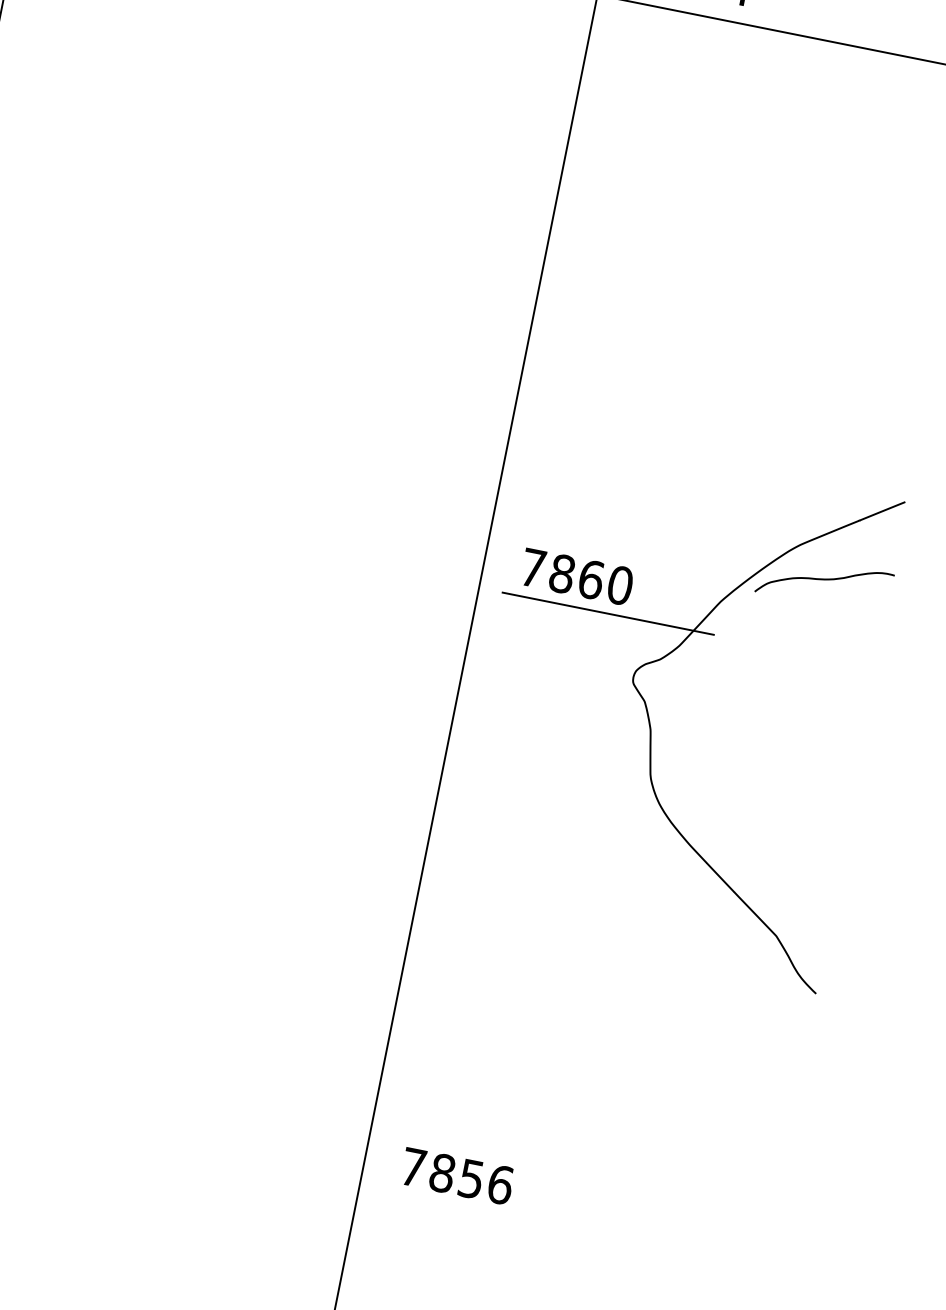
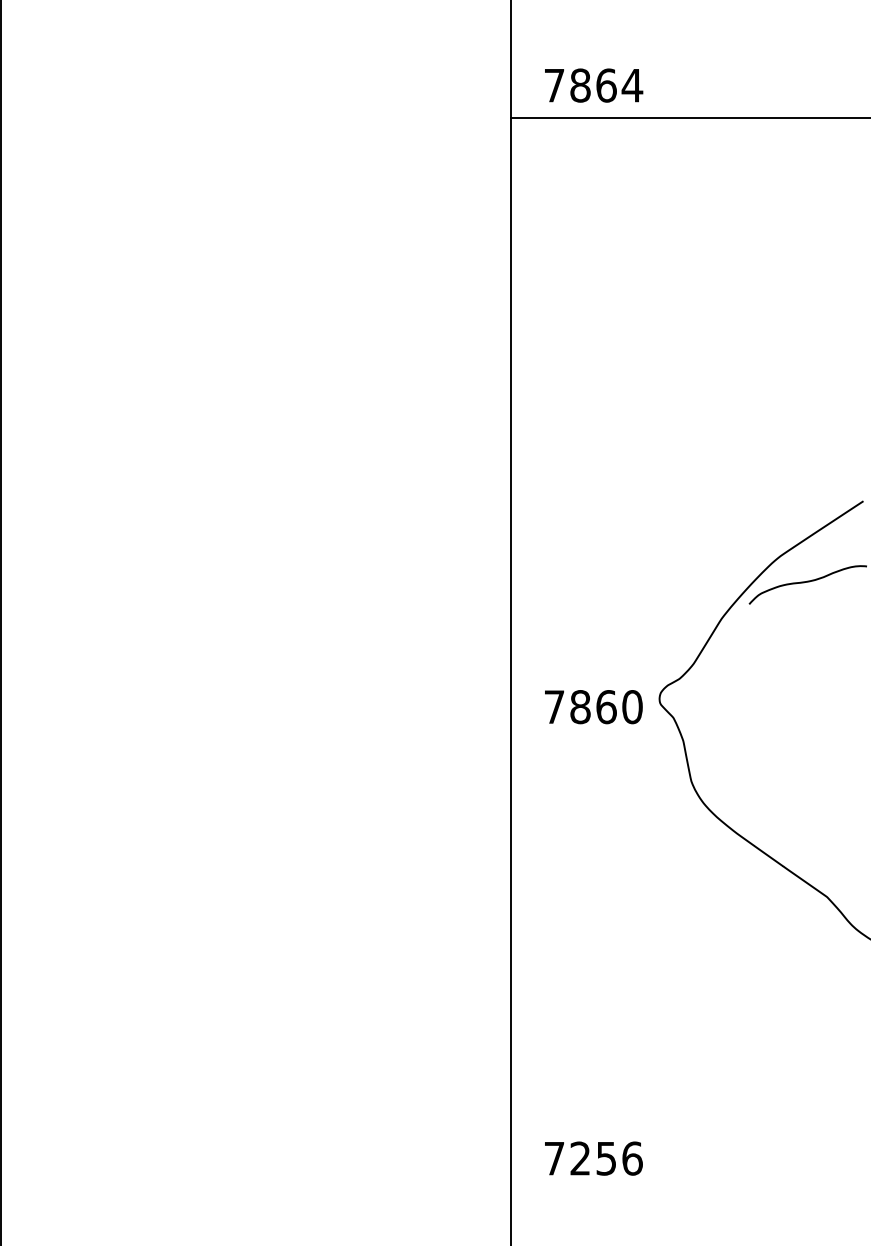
text: (576, 577) -> (593, 707), moved
line: (607, 613) -> (626, 648), removed
text: (442, 1173) -> (580, 1158), 7856 -> 7256

